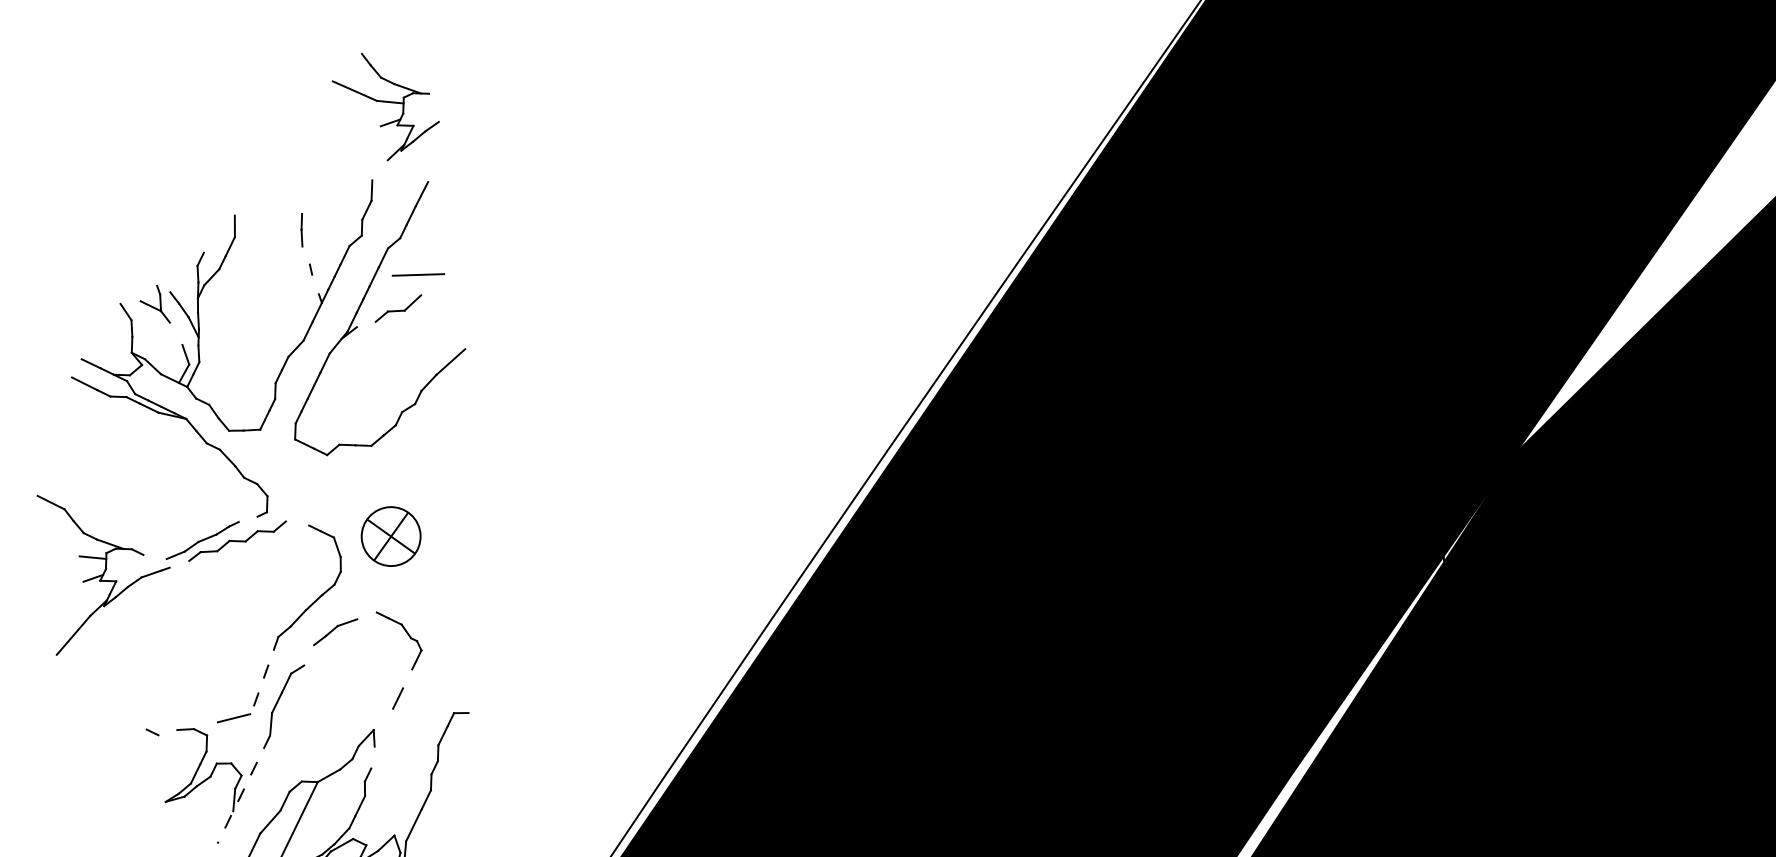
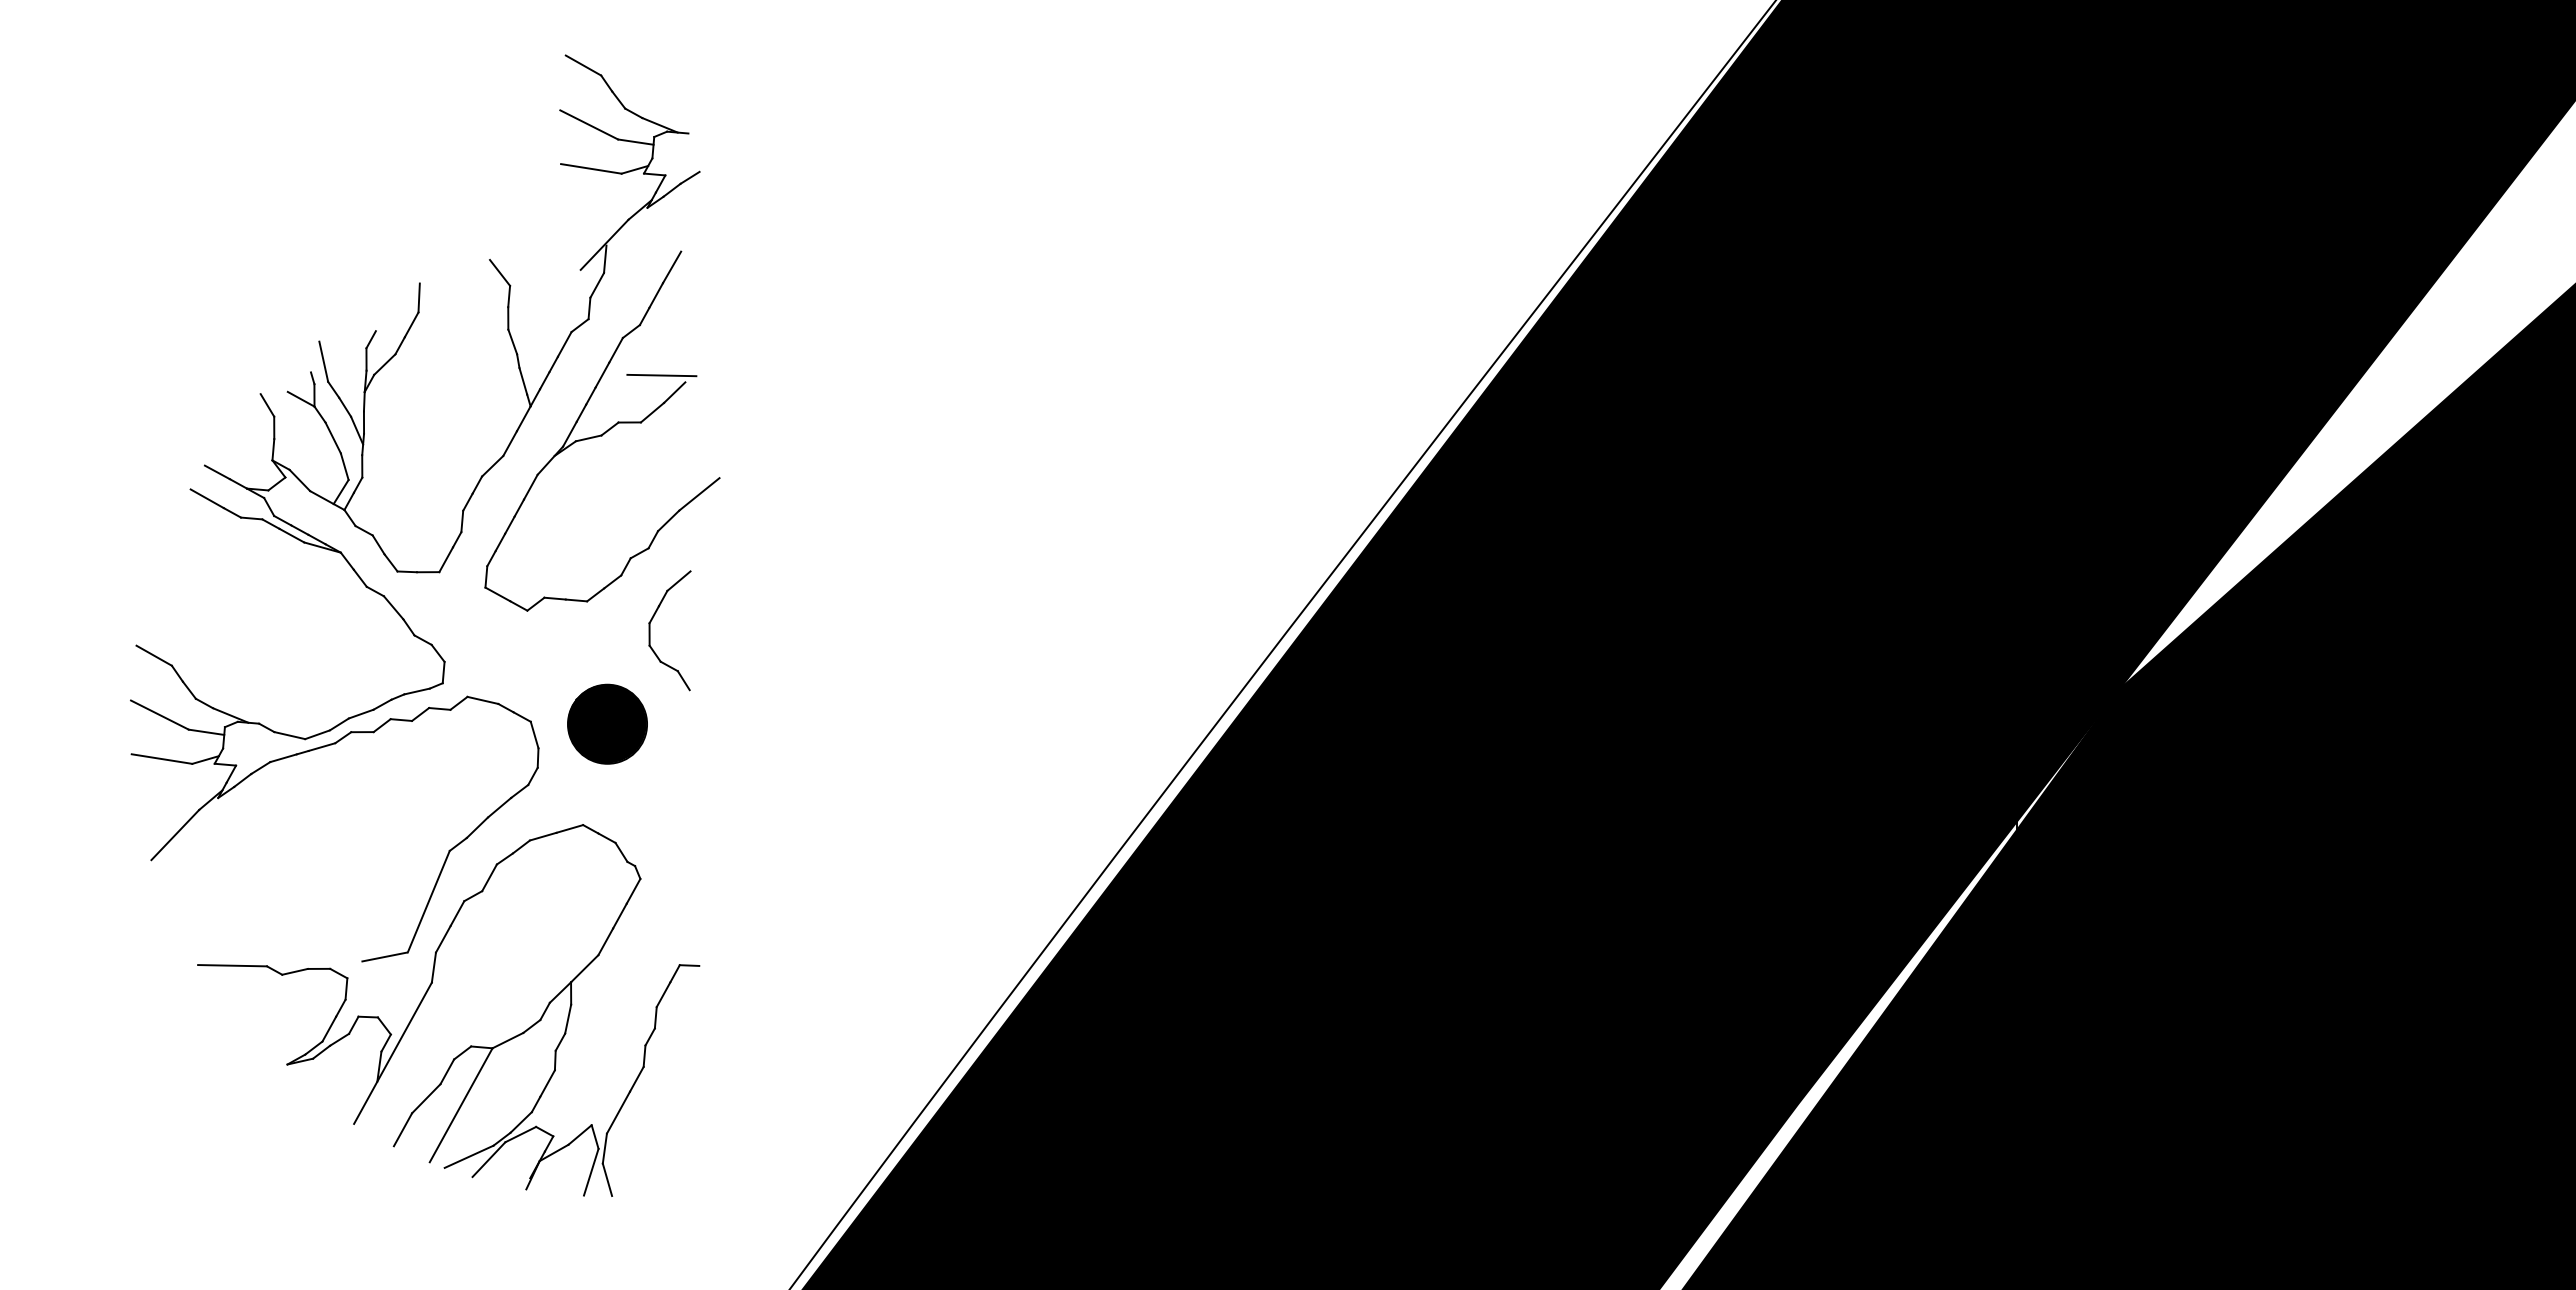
line: (348, 47) -> (583, 65), added
line: (358, 123) -> (591, 168), added
line: (370, 179) -> (604, 244), added
line: (294, 204) -> (500, 272), added
line: (305, 255) -> (512, 341), added
line: (166, 277) -> (323, 361), added
line: (315, 283) -> (523, 380), added
line: (428, 287) -> (674, 392), added
line: (366, 324) -> (588, 438), added
line: (175, 333) -> (332, 437), added
part: (419, 465) -> (650, 630), added
line: (247, 519) -> (416, 691), added
line: (297, 522) -> (482, 699), added
fill: (390, 536) -> (606, 723), added
line: (57, 546) -> (159, 714), added
line: (154, 556) -> (289, 735), added
line: (179, 563) -> (321, 746), added
line: (60, 578) -> (161, 758), added
line: (366, 615) -> (569, 828), added
line: (309, 655) -> (489, 877), added
line: (264, 675) -> (428, 901), dashed -> solid
line: (407, 678) -> (619, 915), added
line: (383, 719) -> (584, 968), added
line: (121, 730) -> (232, 965), added
line: (167, 732) -> (294, 971), added
line: (373, 757) -> (568, 1018), added
line: (243, 789) -> (392, 1053), dashed -> solid

